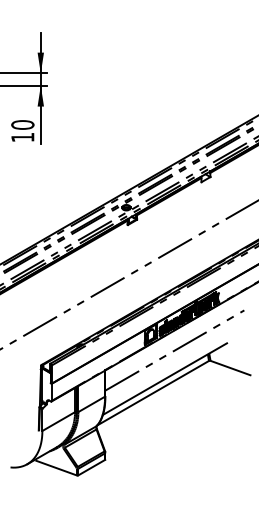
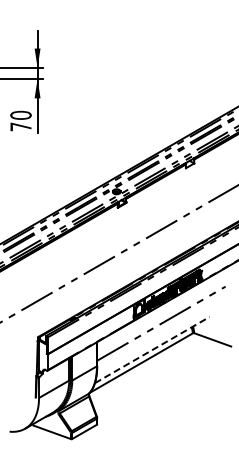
text: (22, 137) -> (20, 126), 10 -> 70
line: (165, 378) -> (152, 349), solid -> dashed

